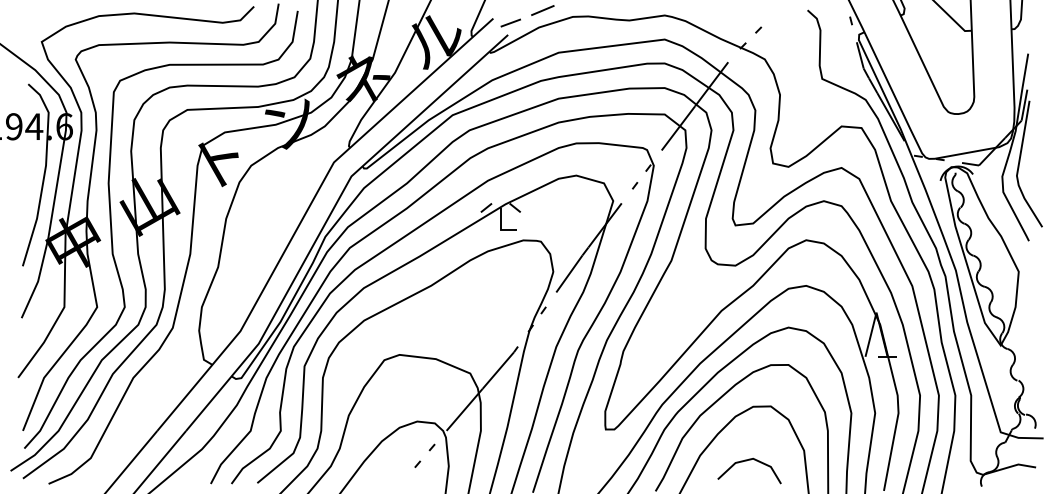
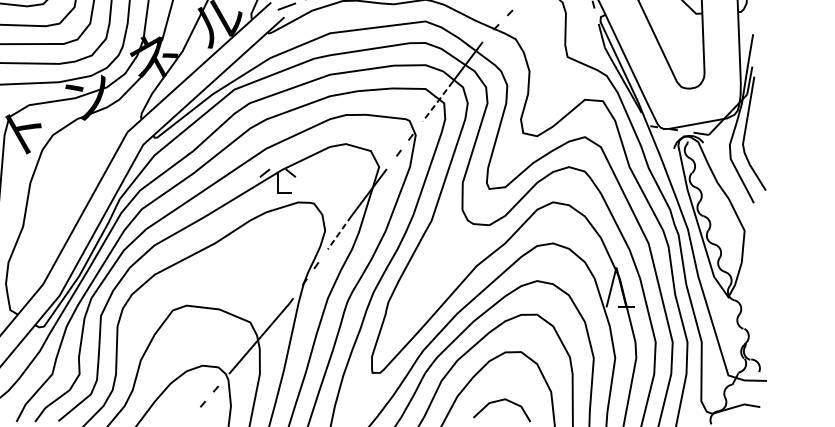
line: (678, 128) -> (437, 101), solid -> dashed
line: (569, 273) -> (339, 232), solid -> dashed

